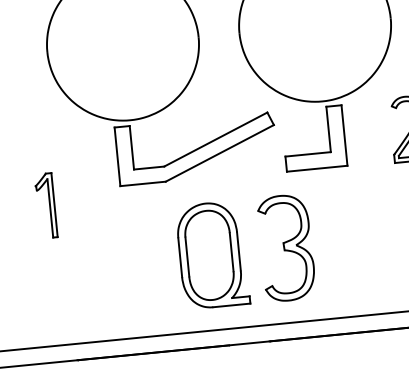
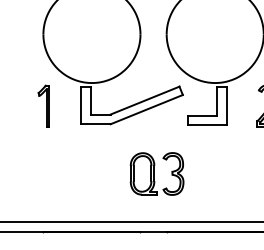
part: (45, 204) -> (43, 105), moved
part: (244, 251) -> (156, 173), size x0.62

